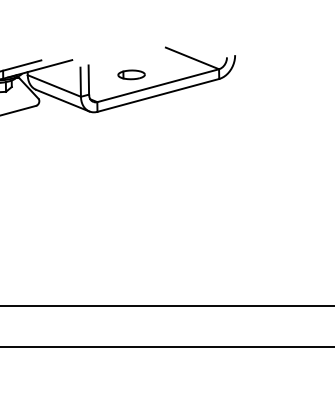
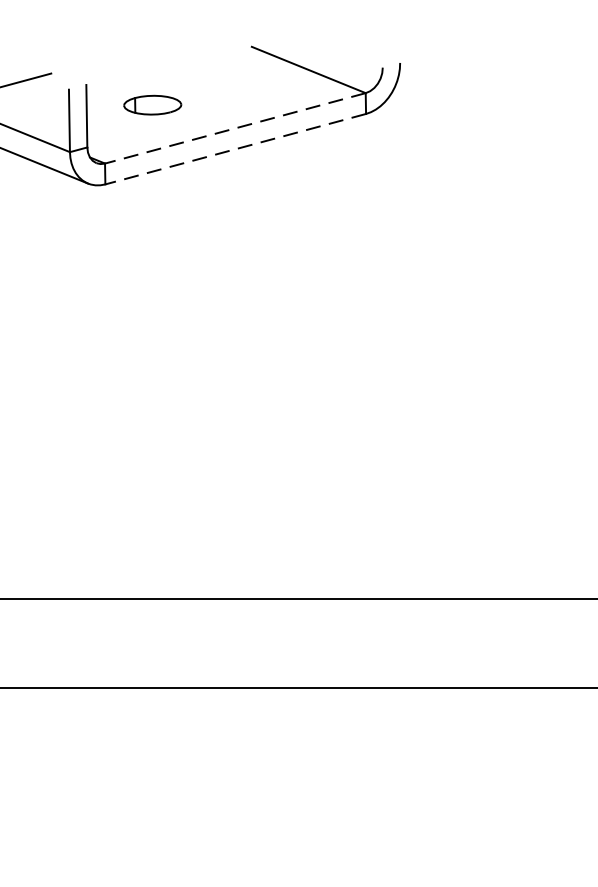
part: (131, 74) -> (152, 104), moved
line: (157, 85) -> (233, 127), solid -> dashed
line: (157, 95) -> (233, 149), solid -> dashed

